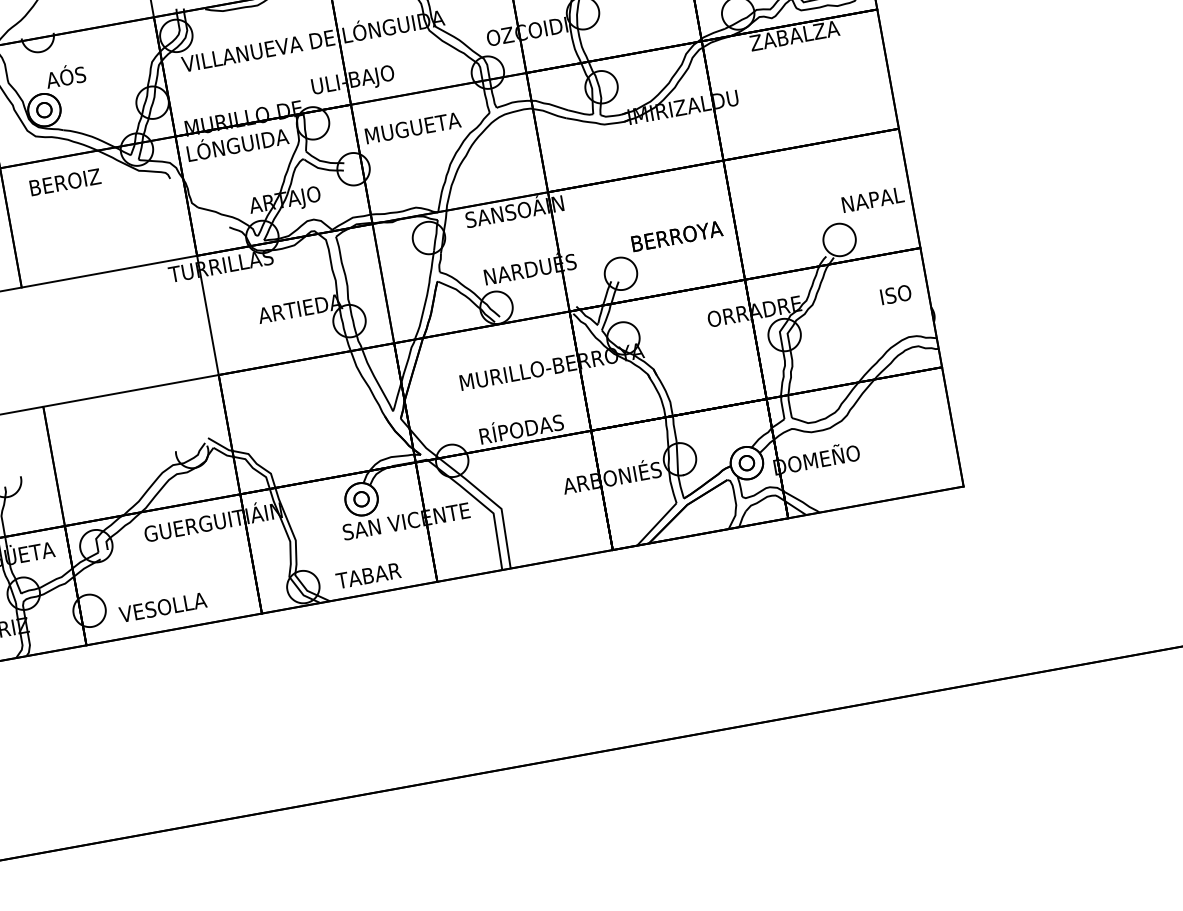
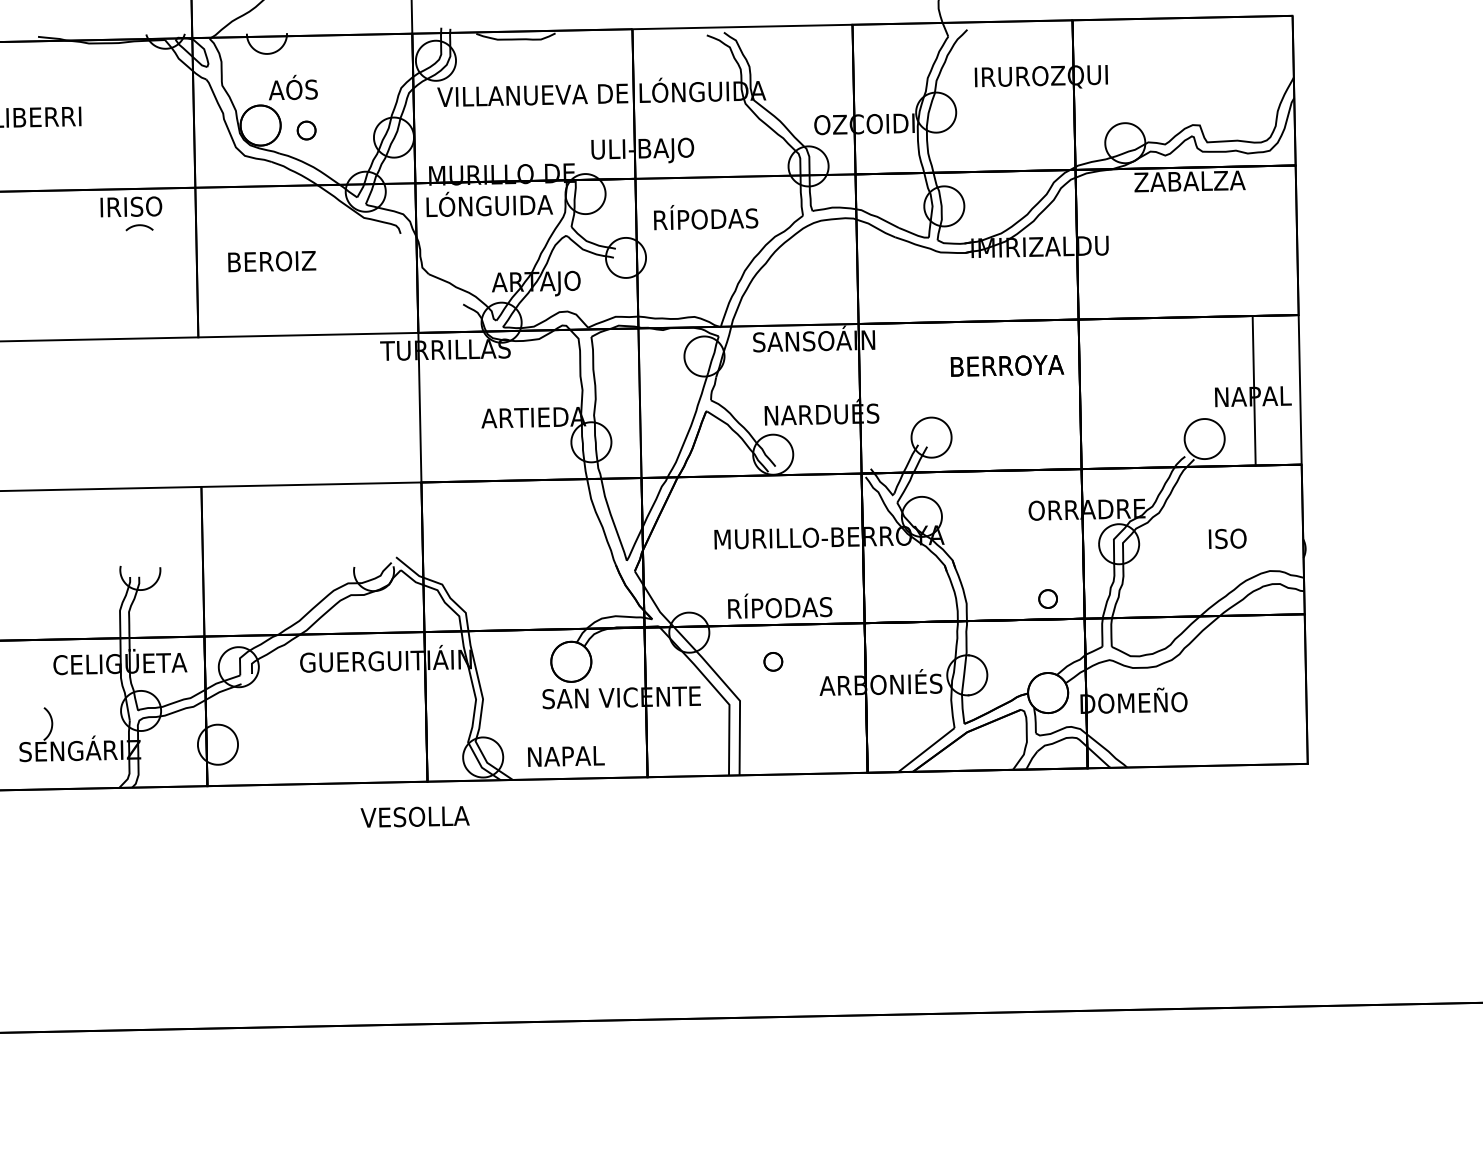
part: (44, 110) -> (306, 130), moved
text: (412, 126) -> (706, 217), MUGUETA -> RÍPODAS
text: (65, 182) -> (272, 261), moved
line: (909, 188) -> (1253, 390), moved
text: (677, 235) -> (1007, 365), moved
text: (895, 294) -> (1227, 538), moved
part: (746, 462) -> (1047, 598), moved
part: (361, 499) -> (773, 661), moved
text: (368, 575) -> (564, 756), TABAR -> NAPAL
text: (162, 607) -> (414, 816), moved

